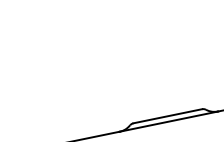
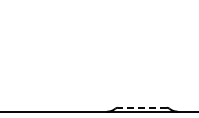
line: (166, 116) -> (141, 107), solid -> dashed

